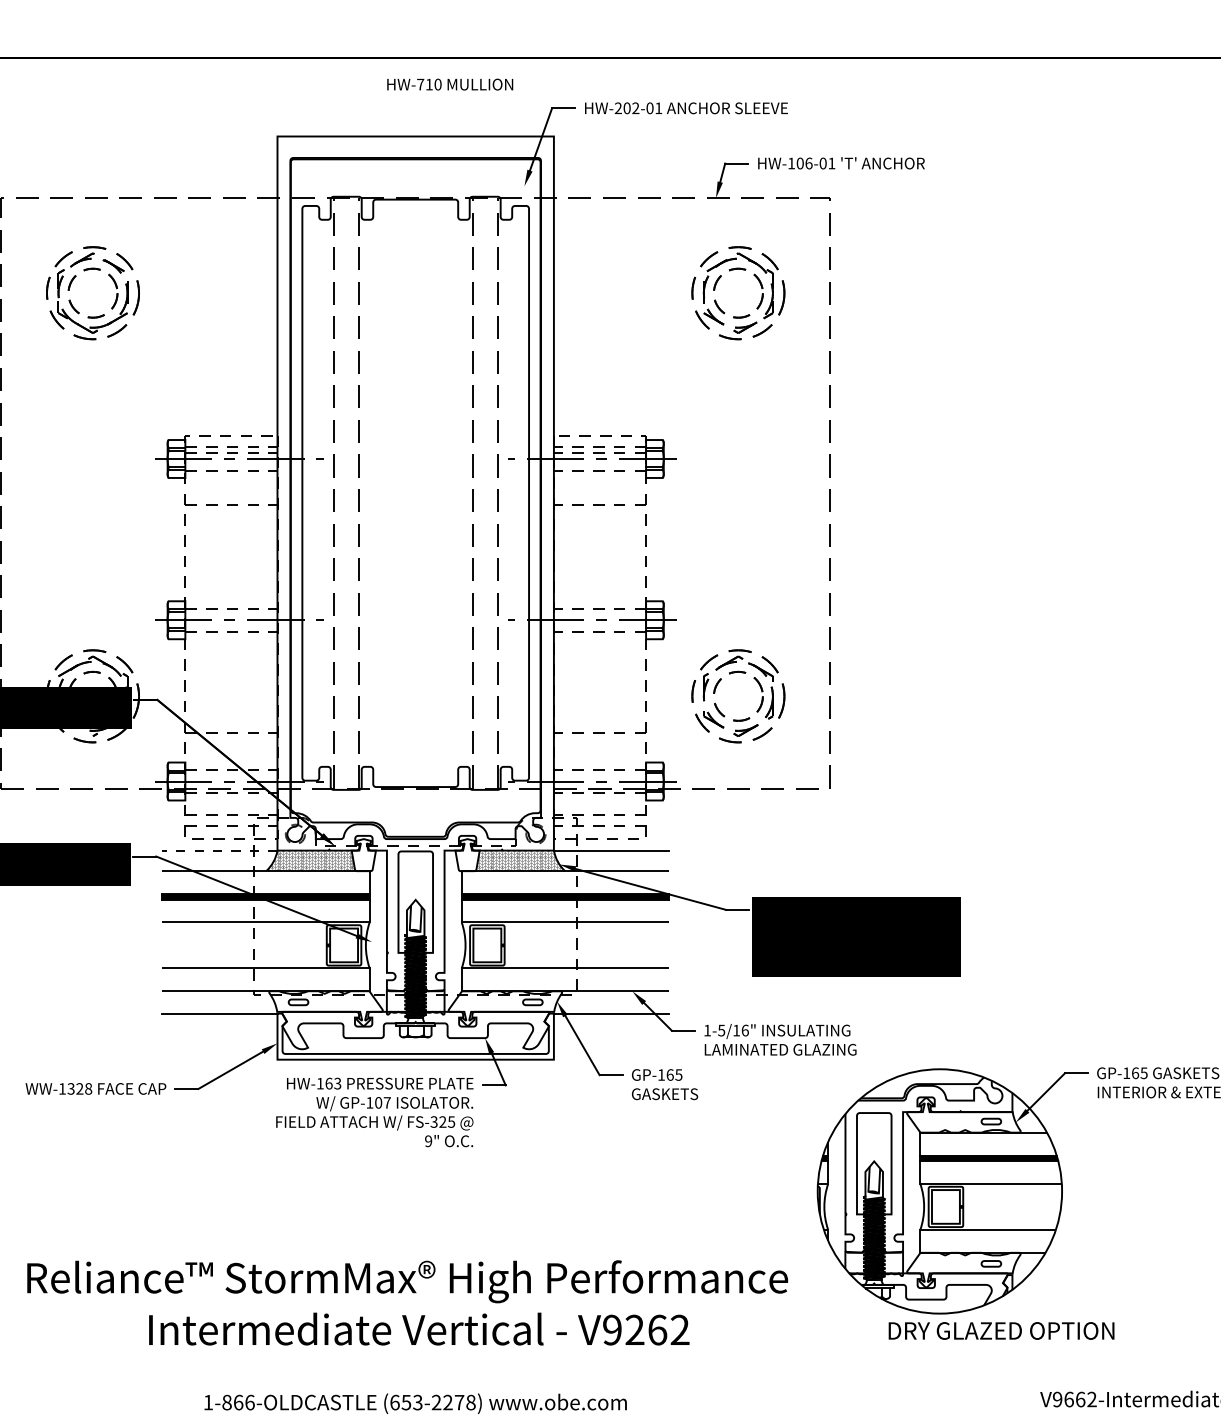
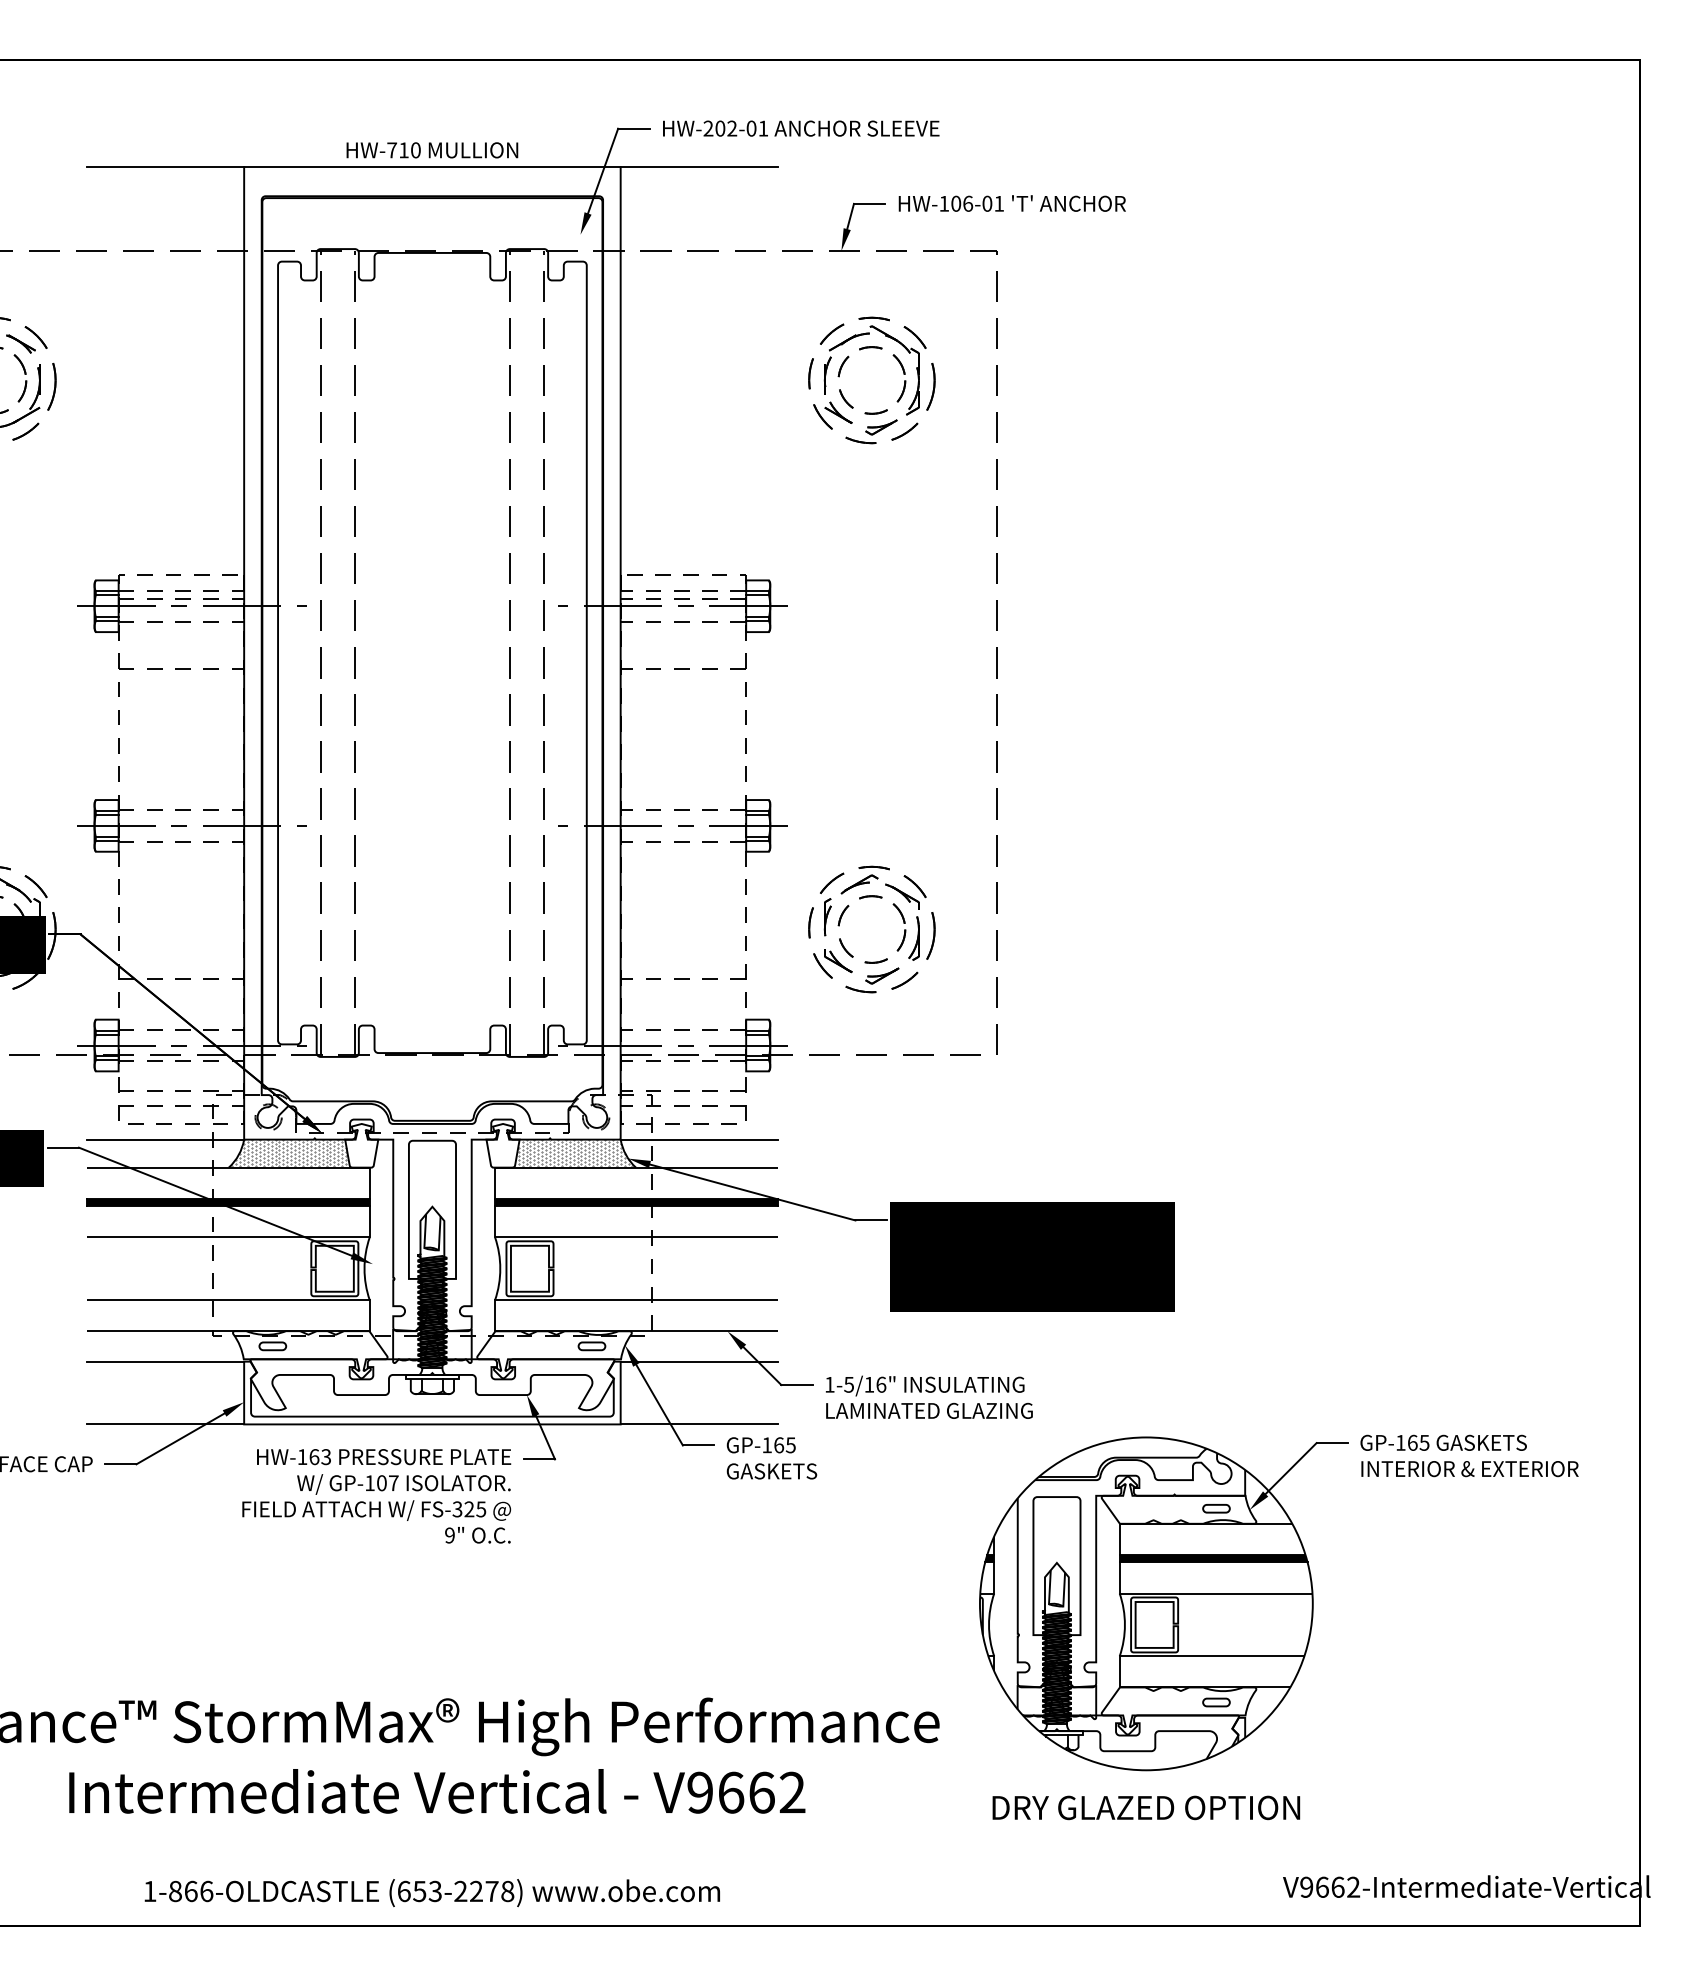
text: (450, 84) -> (432, 150), moved
line: (219, 136) -> (165, 167), added
line: (611, 136) -> (698, 167), added
line: (219, 850) -> (165, 1139), dashed -> solid
line: (219, 1059) -> (165, 1424), added
line: (611, 1059) -> (698, 1424), added
text: (635, 1329) -> (731, 1792), V9262 -> V9662
text: (1001, 1330) -> (1146, 1807), moved

